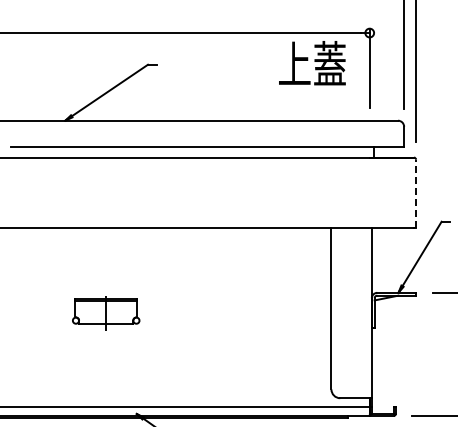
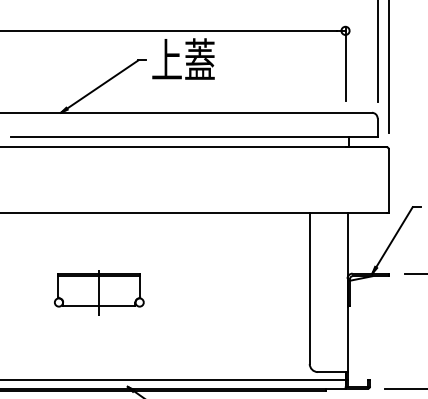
text: (312, 63) -> (183, 59), moved
line: (416, 193) -> (389, 180), dashed -> solid
part: (105, 313) -> (98, 292), size x1.43

